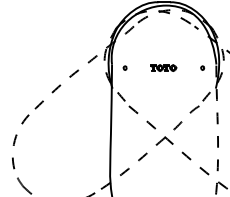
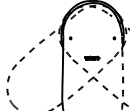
part: (163, 66) -> (92, 57), moved

